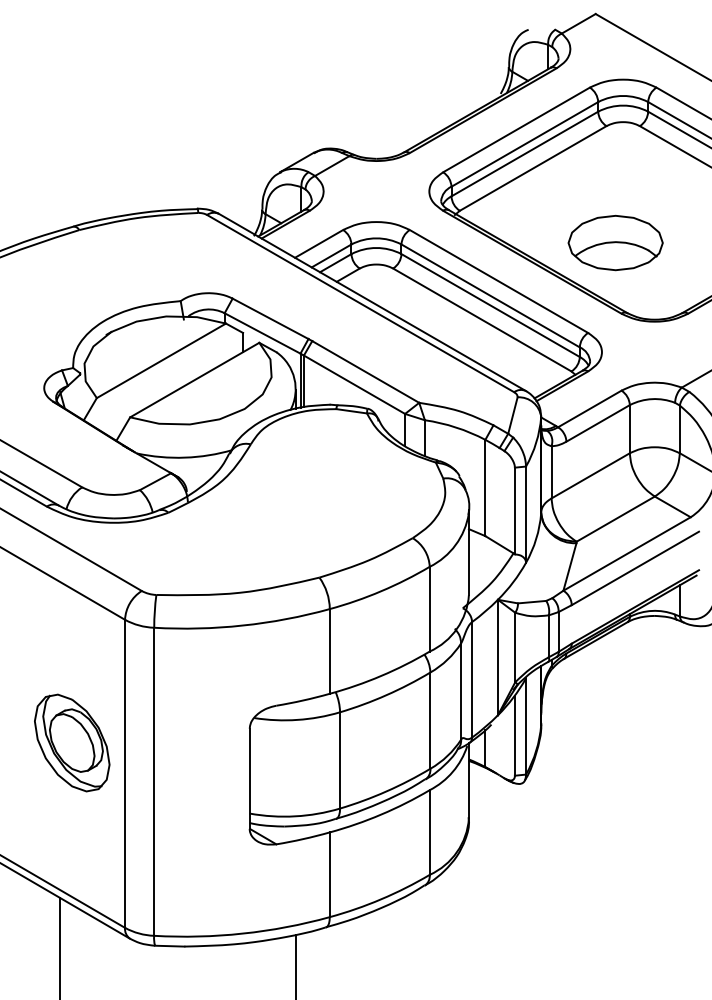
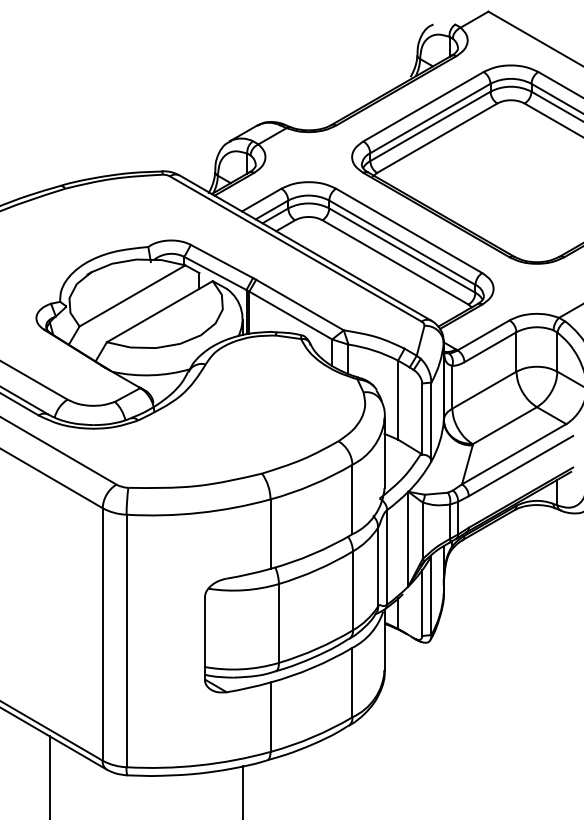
part: (615, 243) -> (504, 199), removed
part: (71, 742) -> (58, 608), removed

